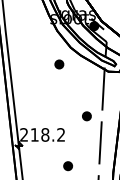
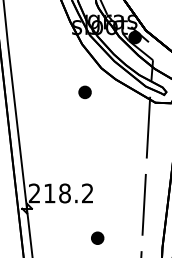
part: (86, 116) -> (124, 167), removed

